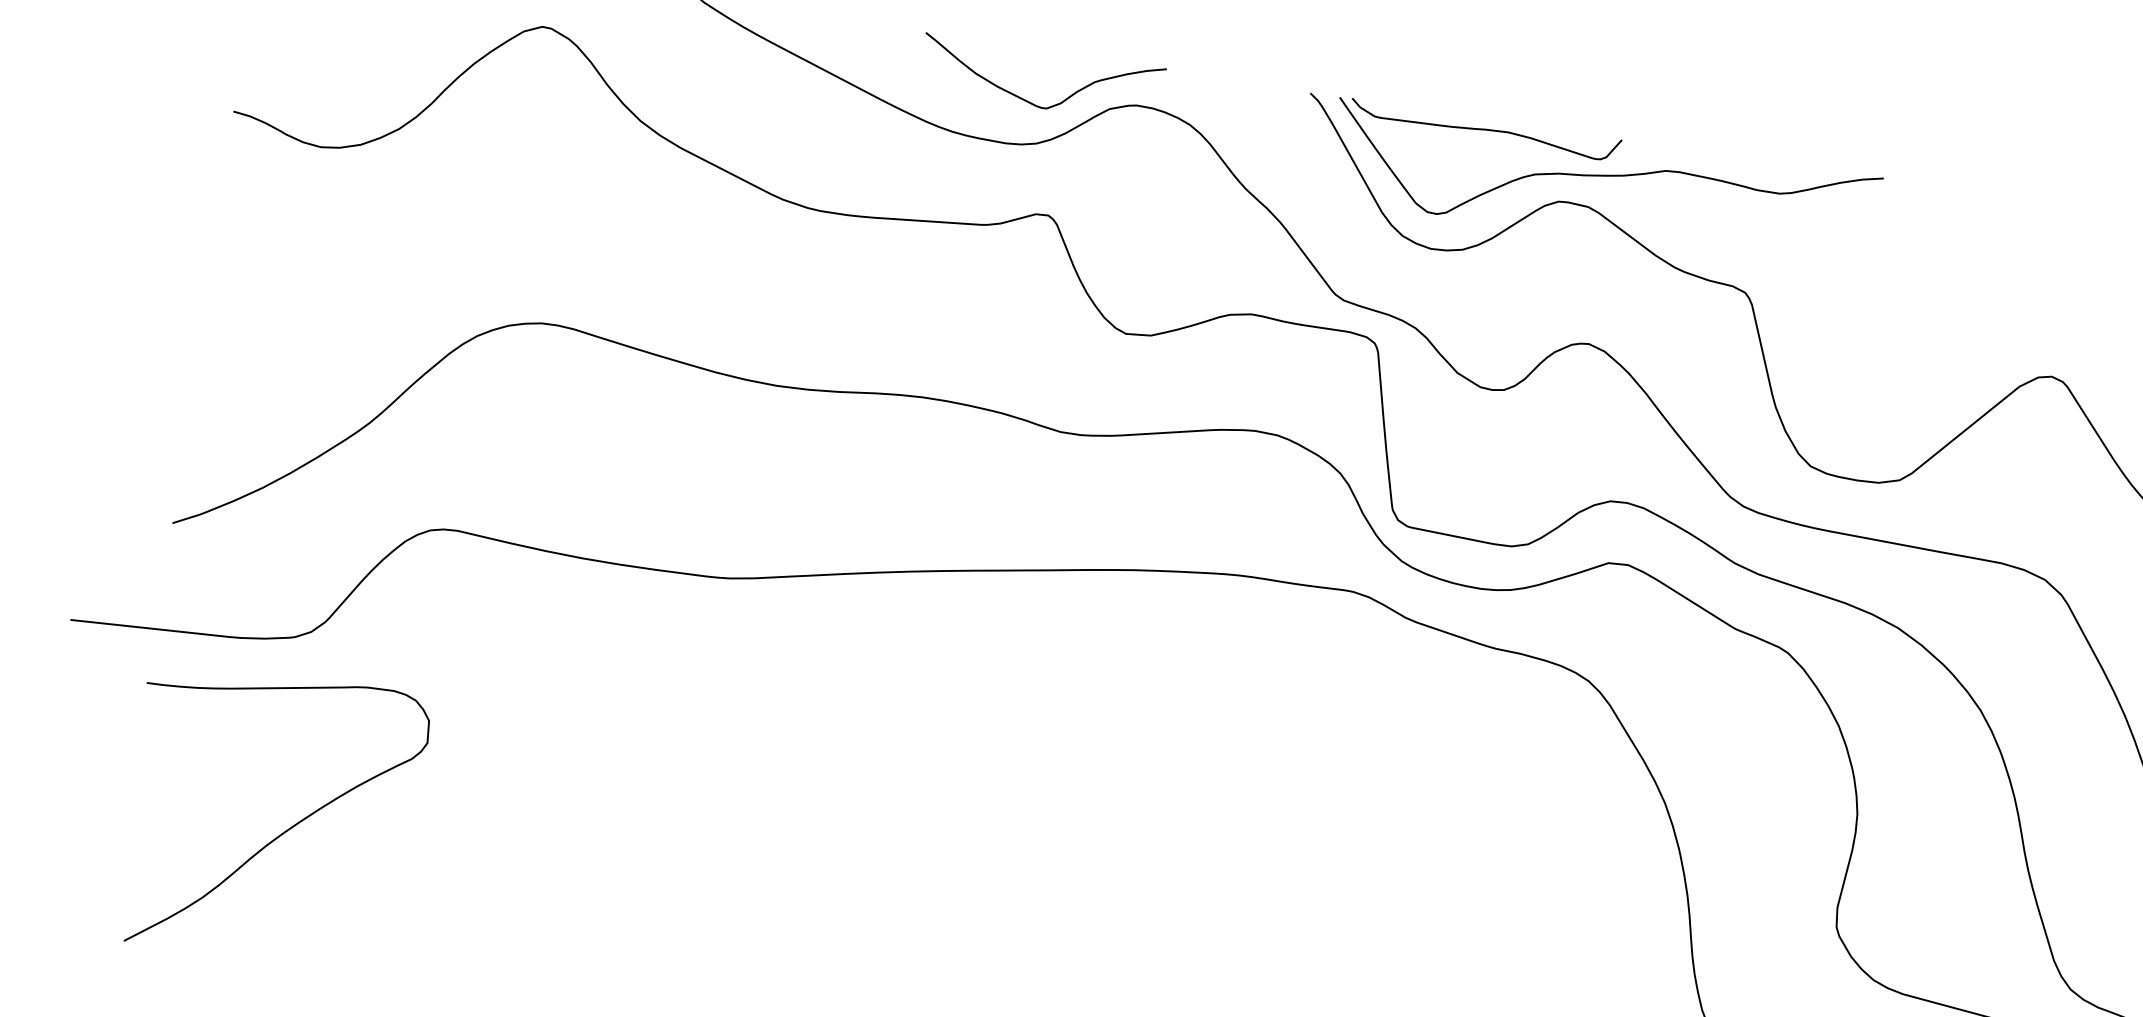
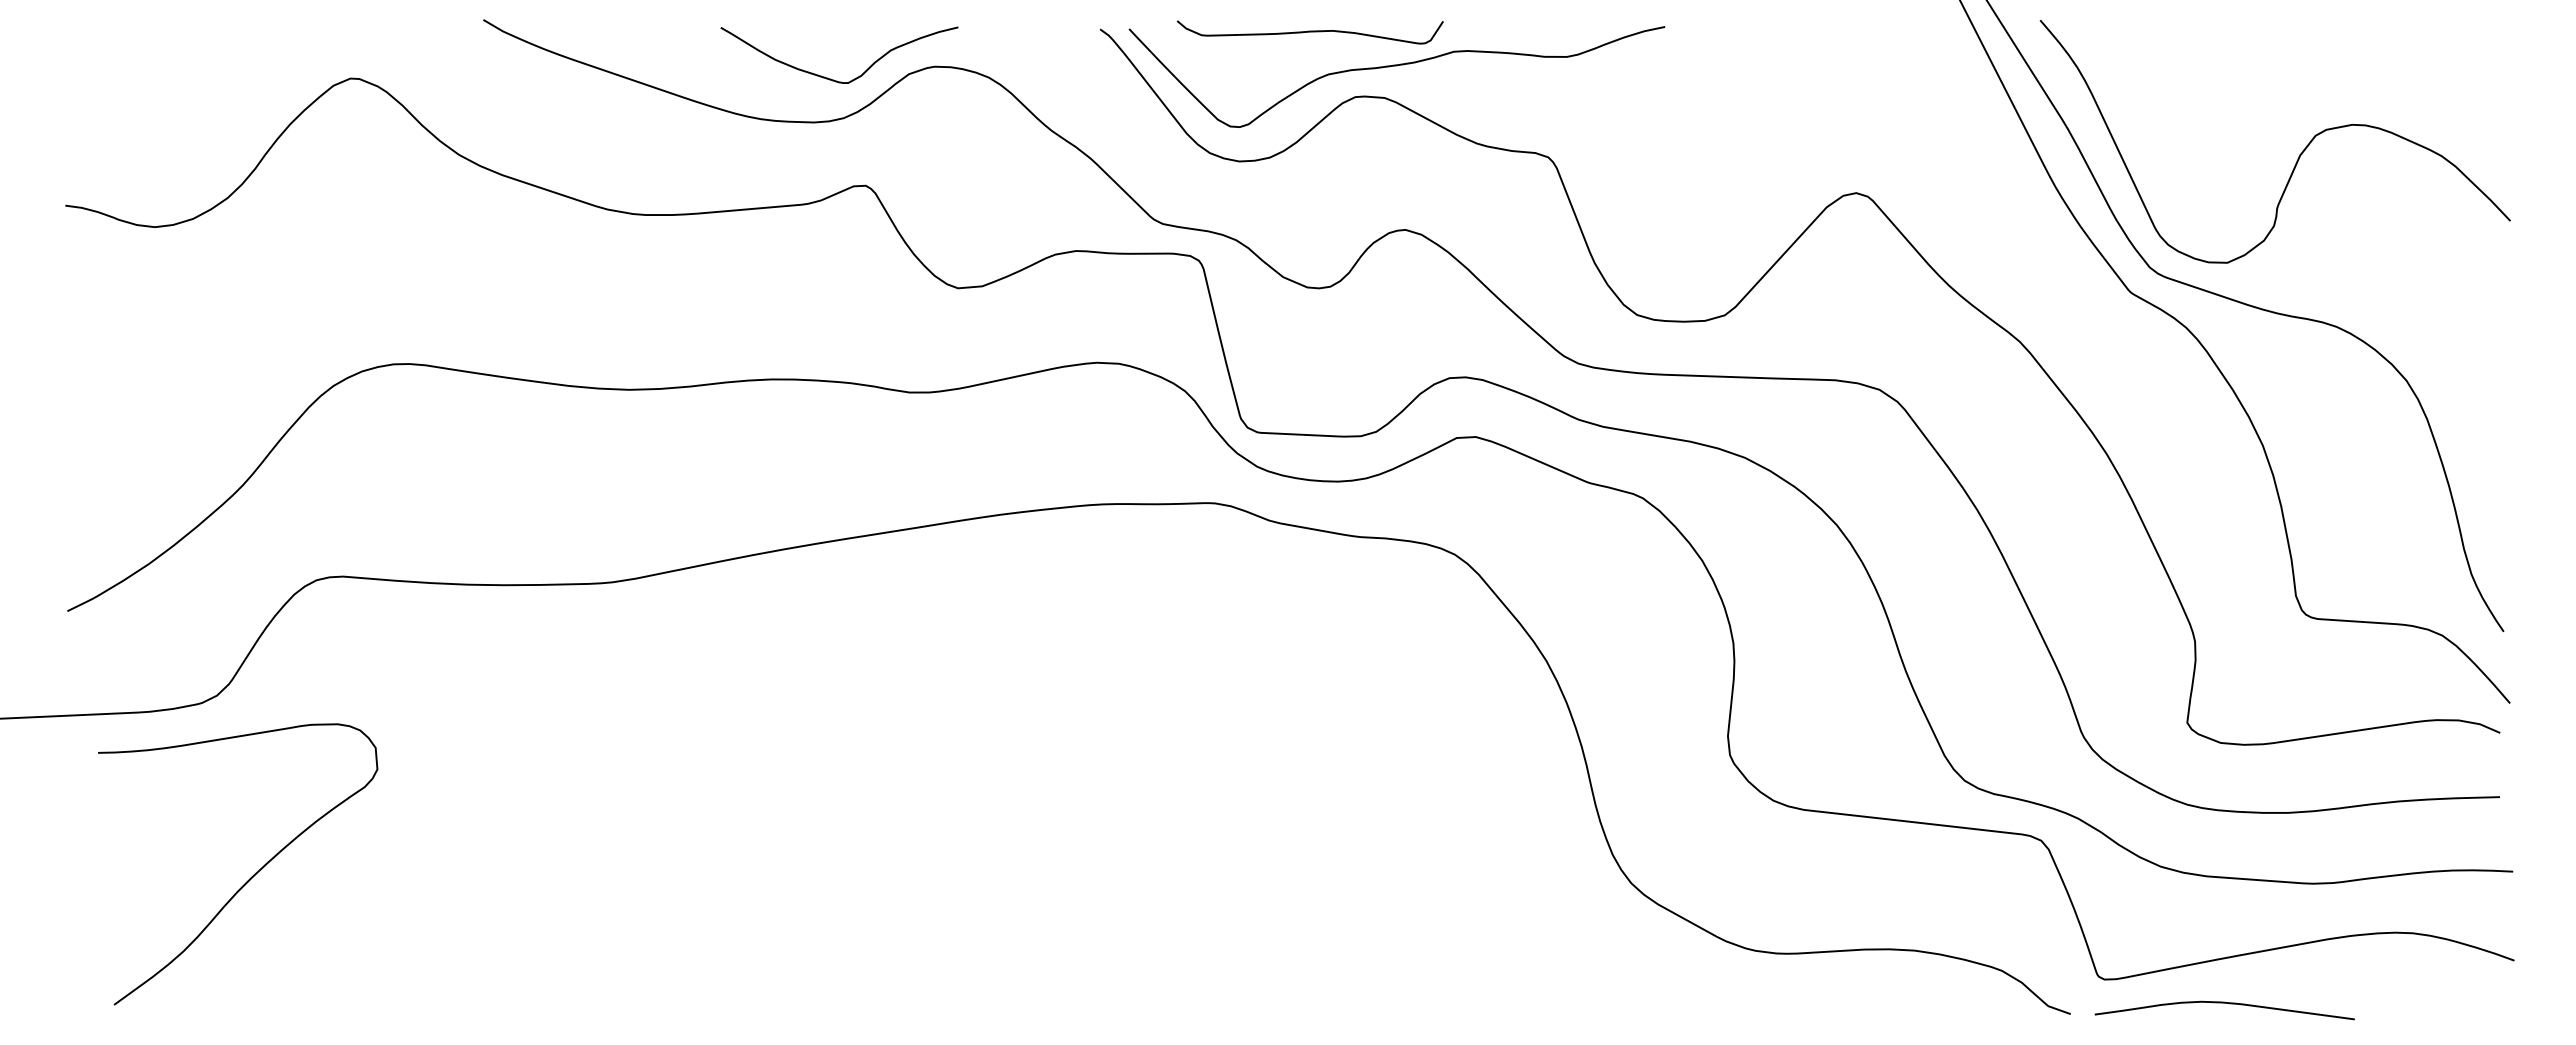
curve: (1484, 130) -> (1309, 32), moved
curve: (283, 832) -> (251, 876), moved

